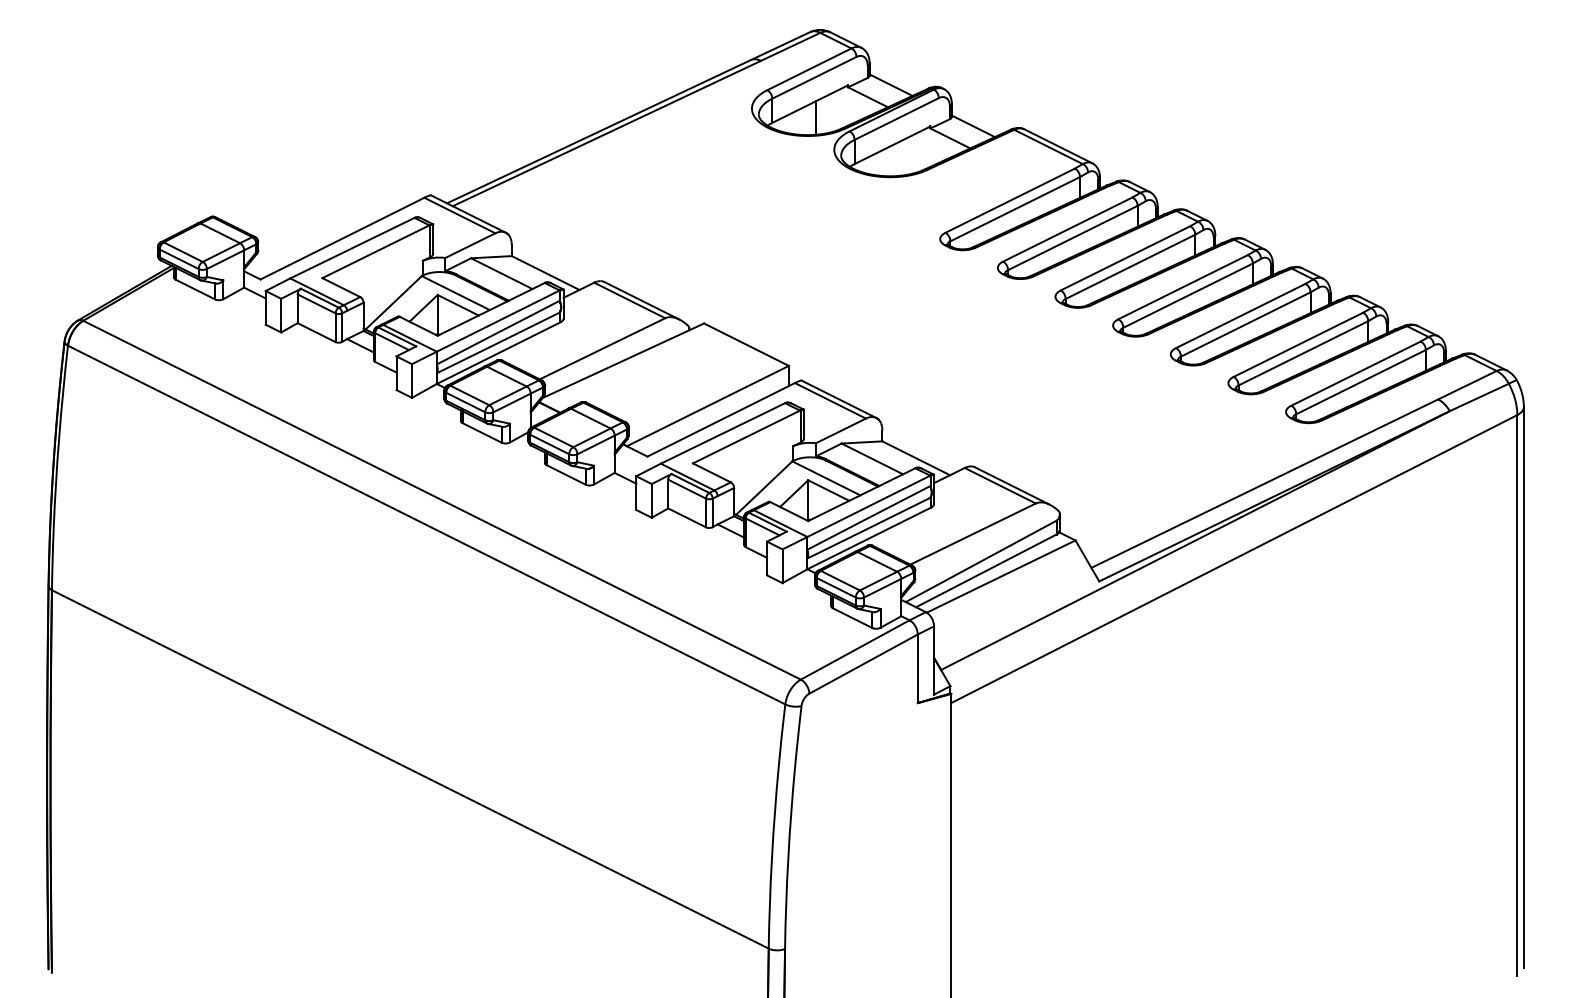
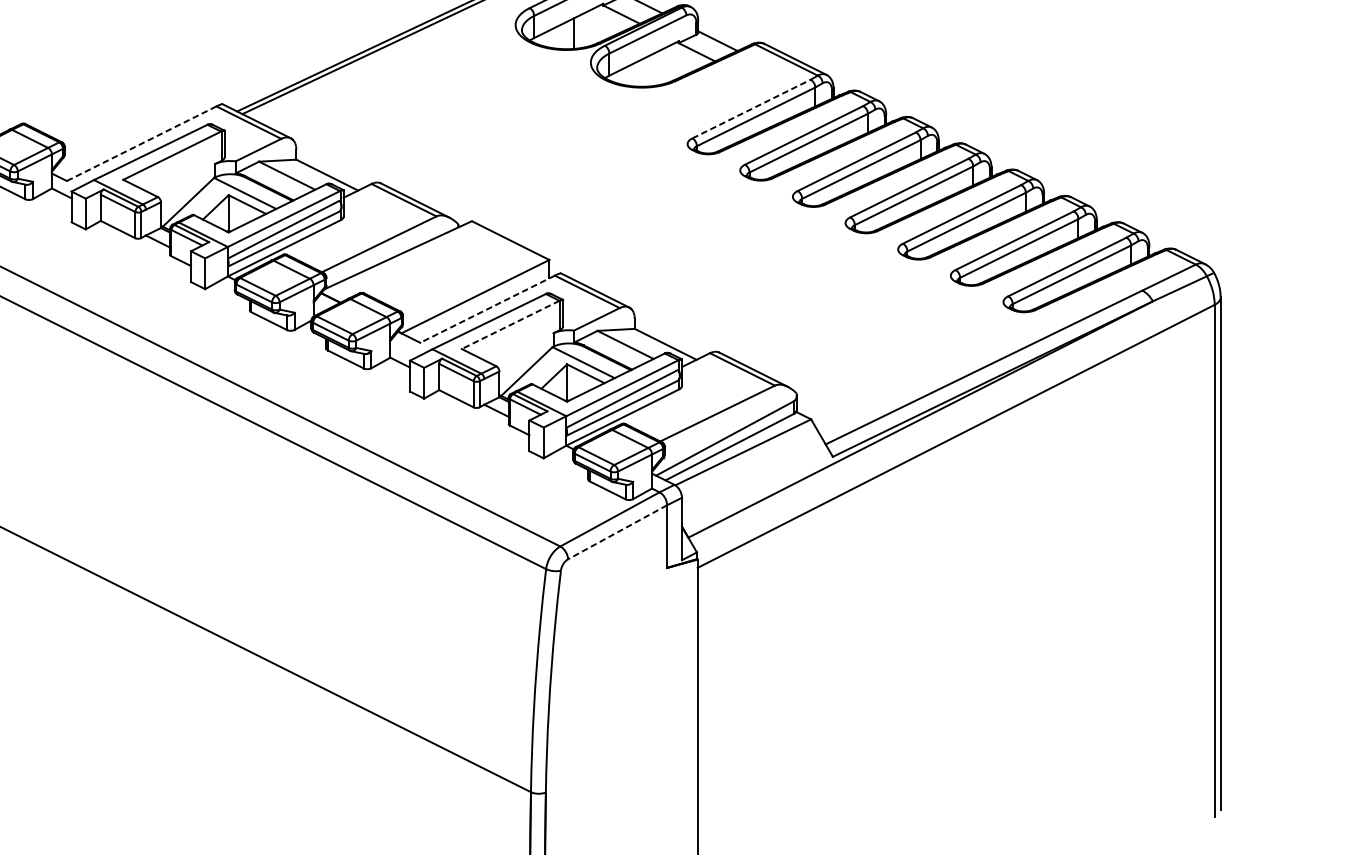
line: (1010, 200) -> (751, 108), solid -> dashed
line: (342, 238) -> (141, 143), solid -> dashed
line: (720, 420) -> (486, 309), solid -> dashed
line: (746, 437) -> (510, 325), solid -> dashed
line: (863, 664) -> (617, 532), solid -> dashed

